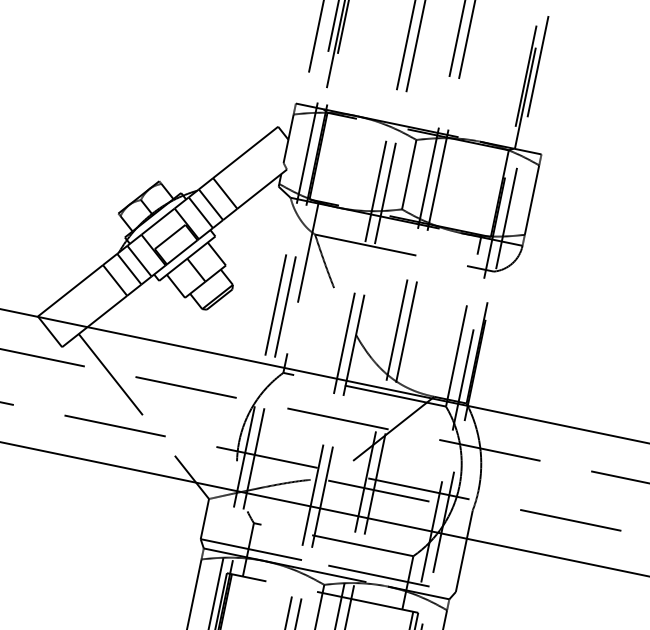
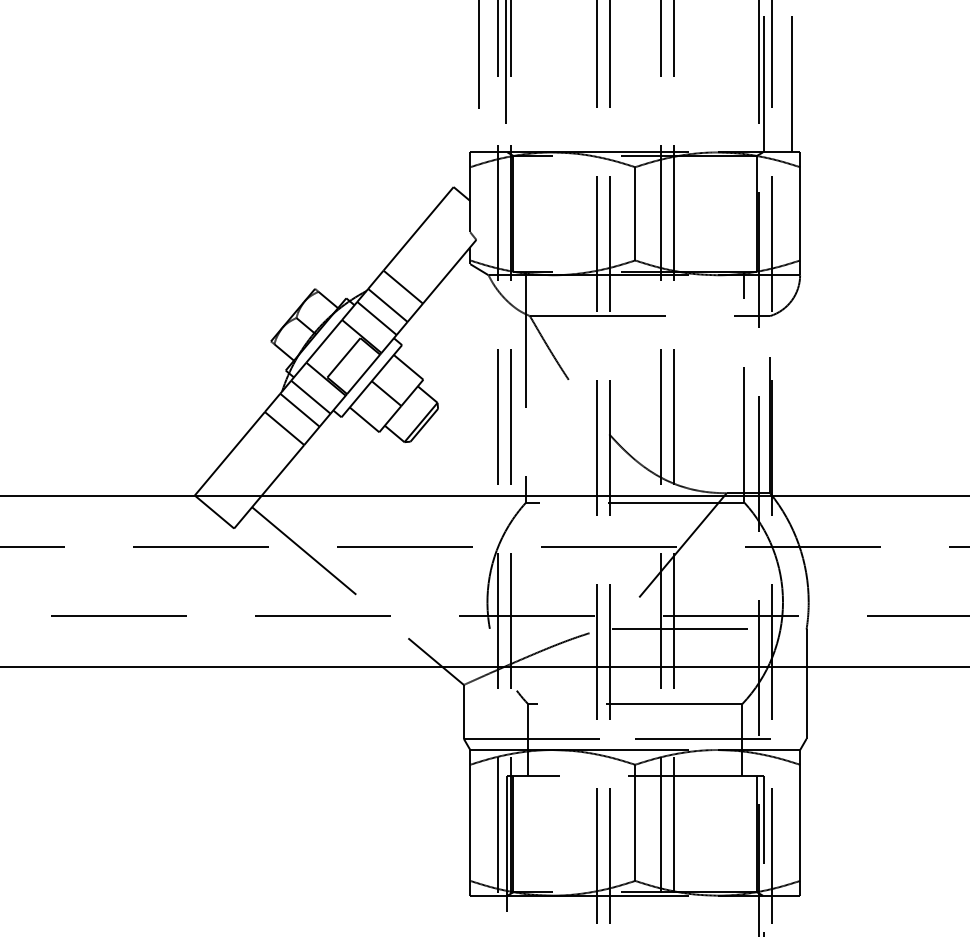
line: (546, 98) -> (791, 78), added

